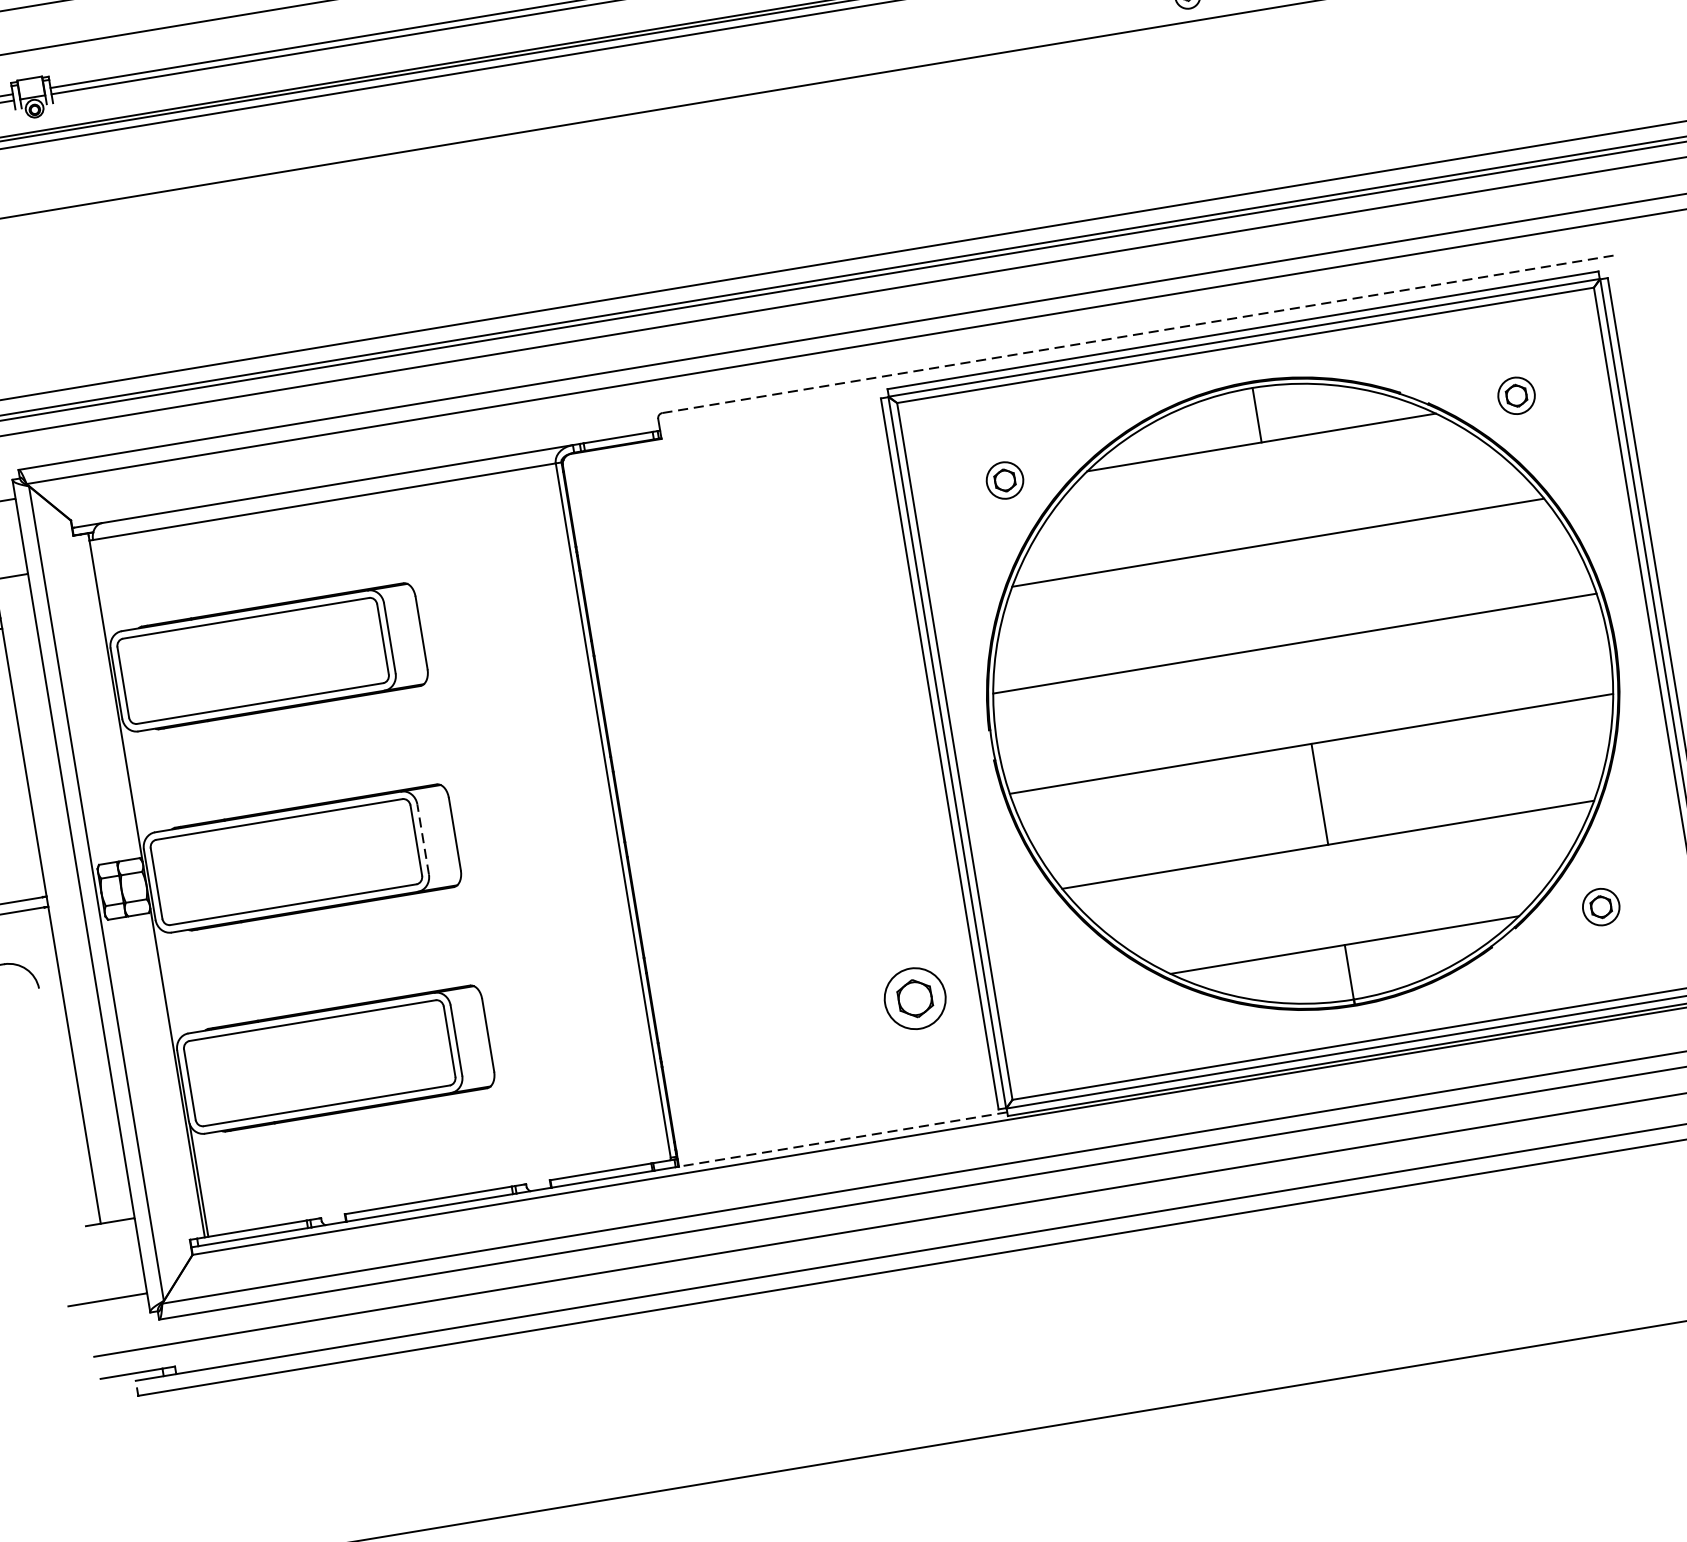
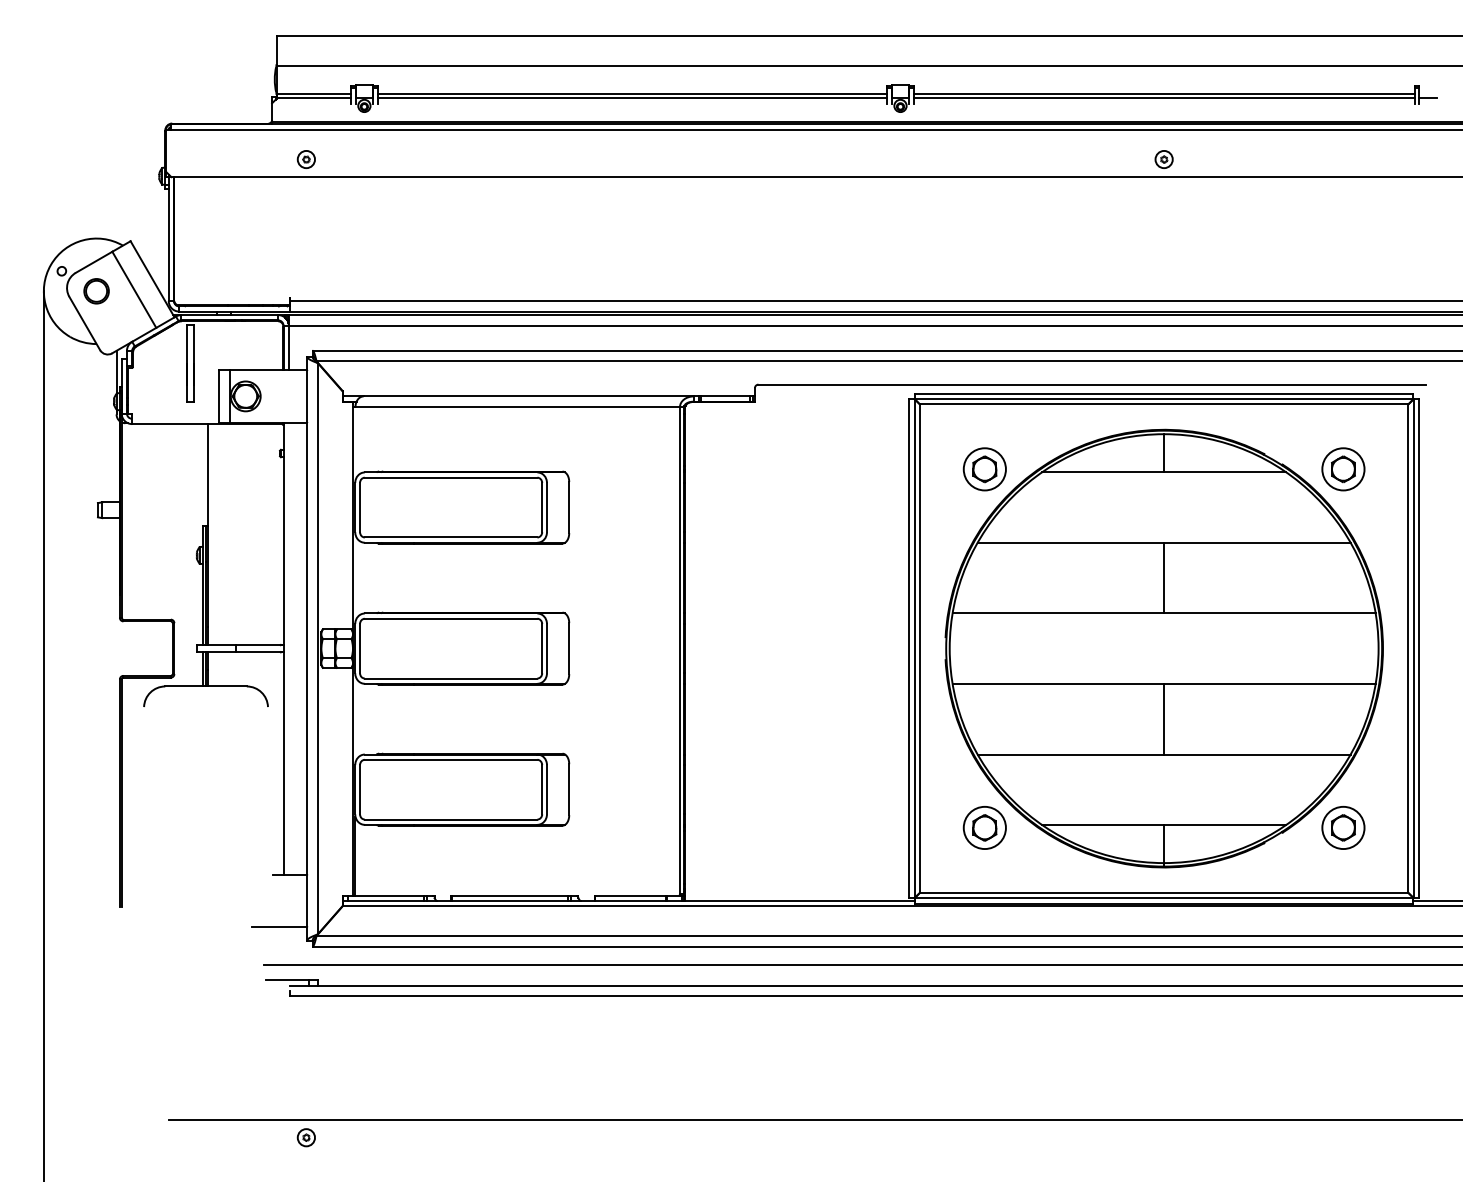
line: (1138, 334) -> (1092, 384), dashed -> solid
part: (1516, 395) -> (1343, 469), size x1.67
part: (1004, 480) -> (984, 469), size x1.67
line: (1286, 592) -> (1164, 577), added
line: (422, 839) -> (546, 648), dashed -> solid
part: (1601, 906) -> (1343, 827), size x1.67
part: (914, 998) -> (984, 827), moved
line: (842, 1138) -> (799, 900), dashed -> solid

